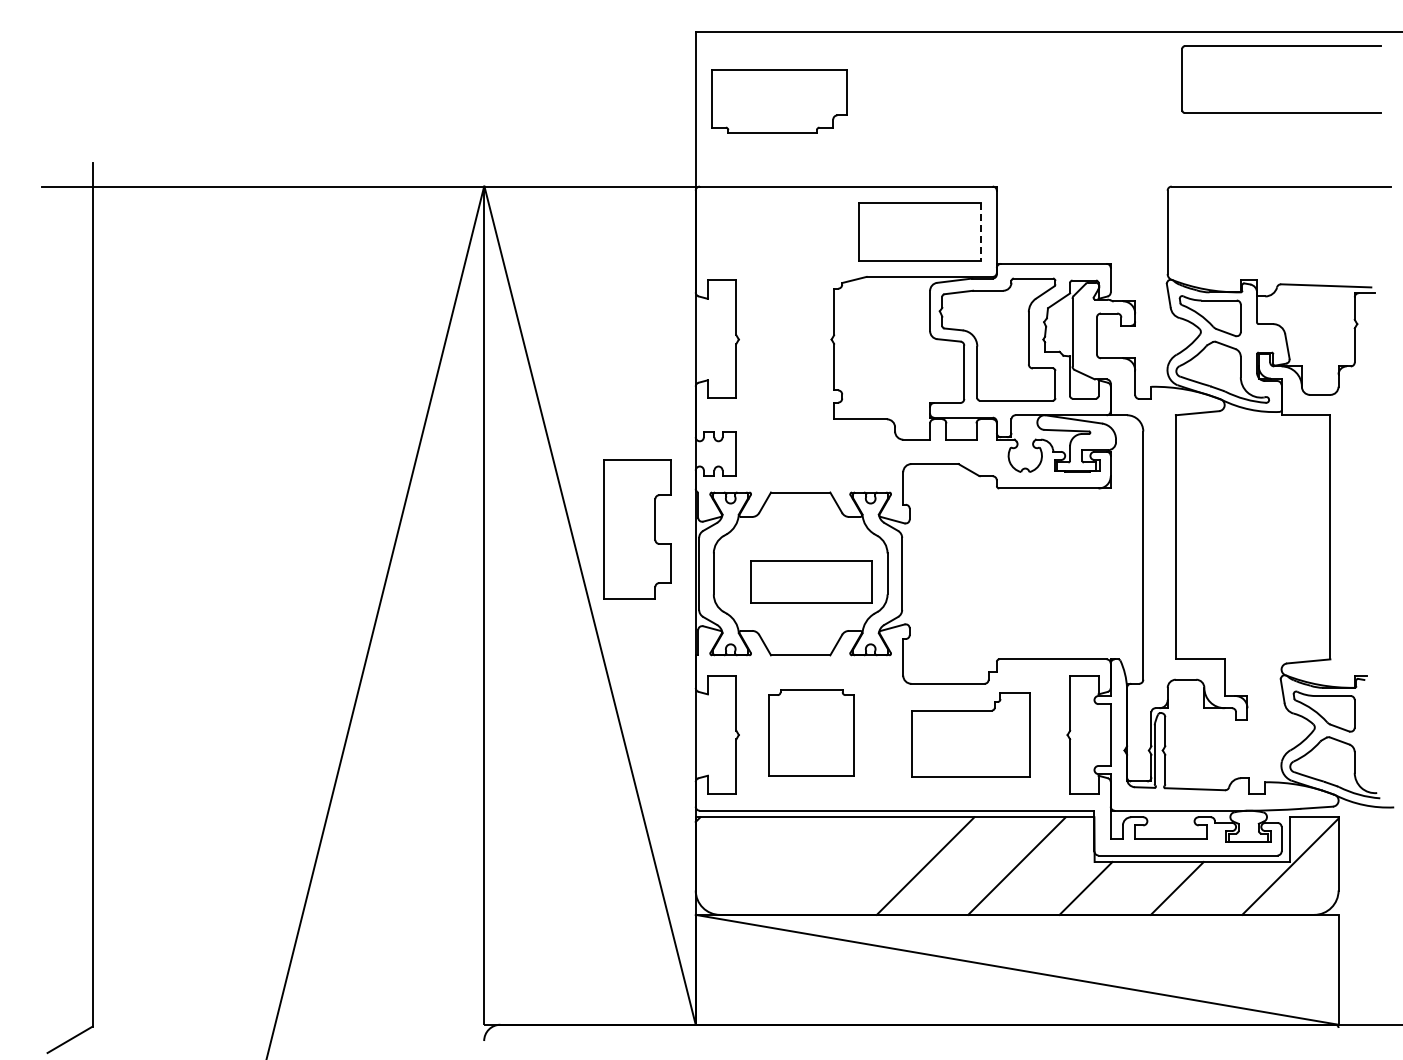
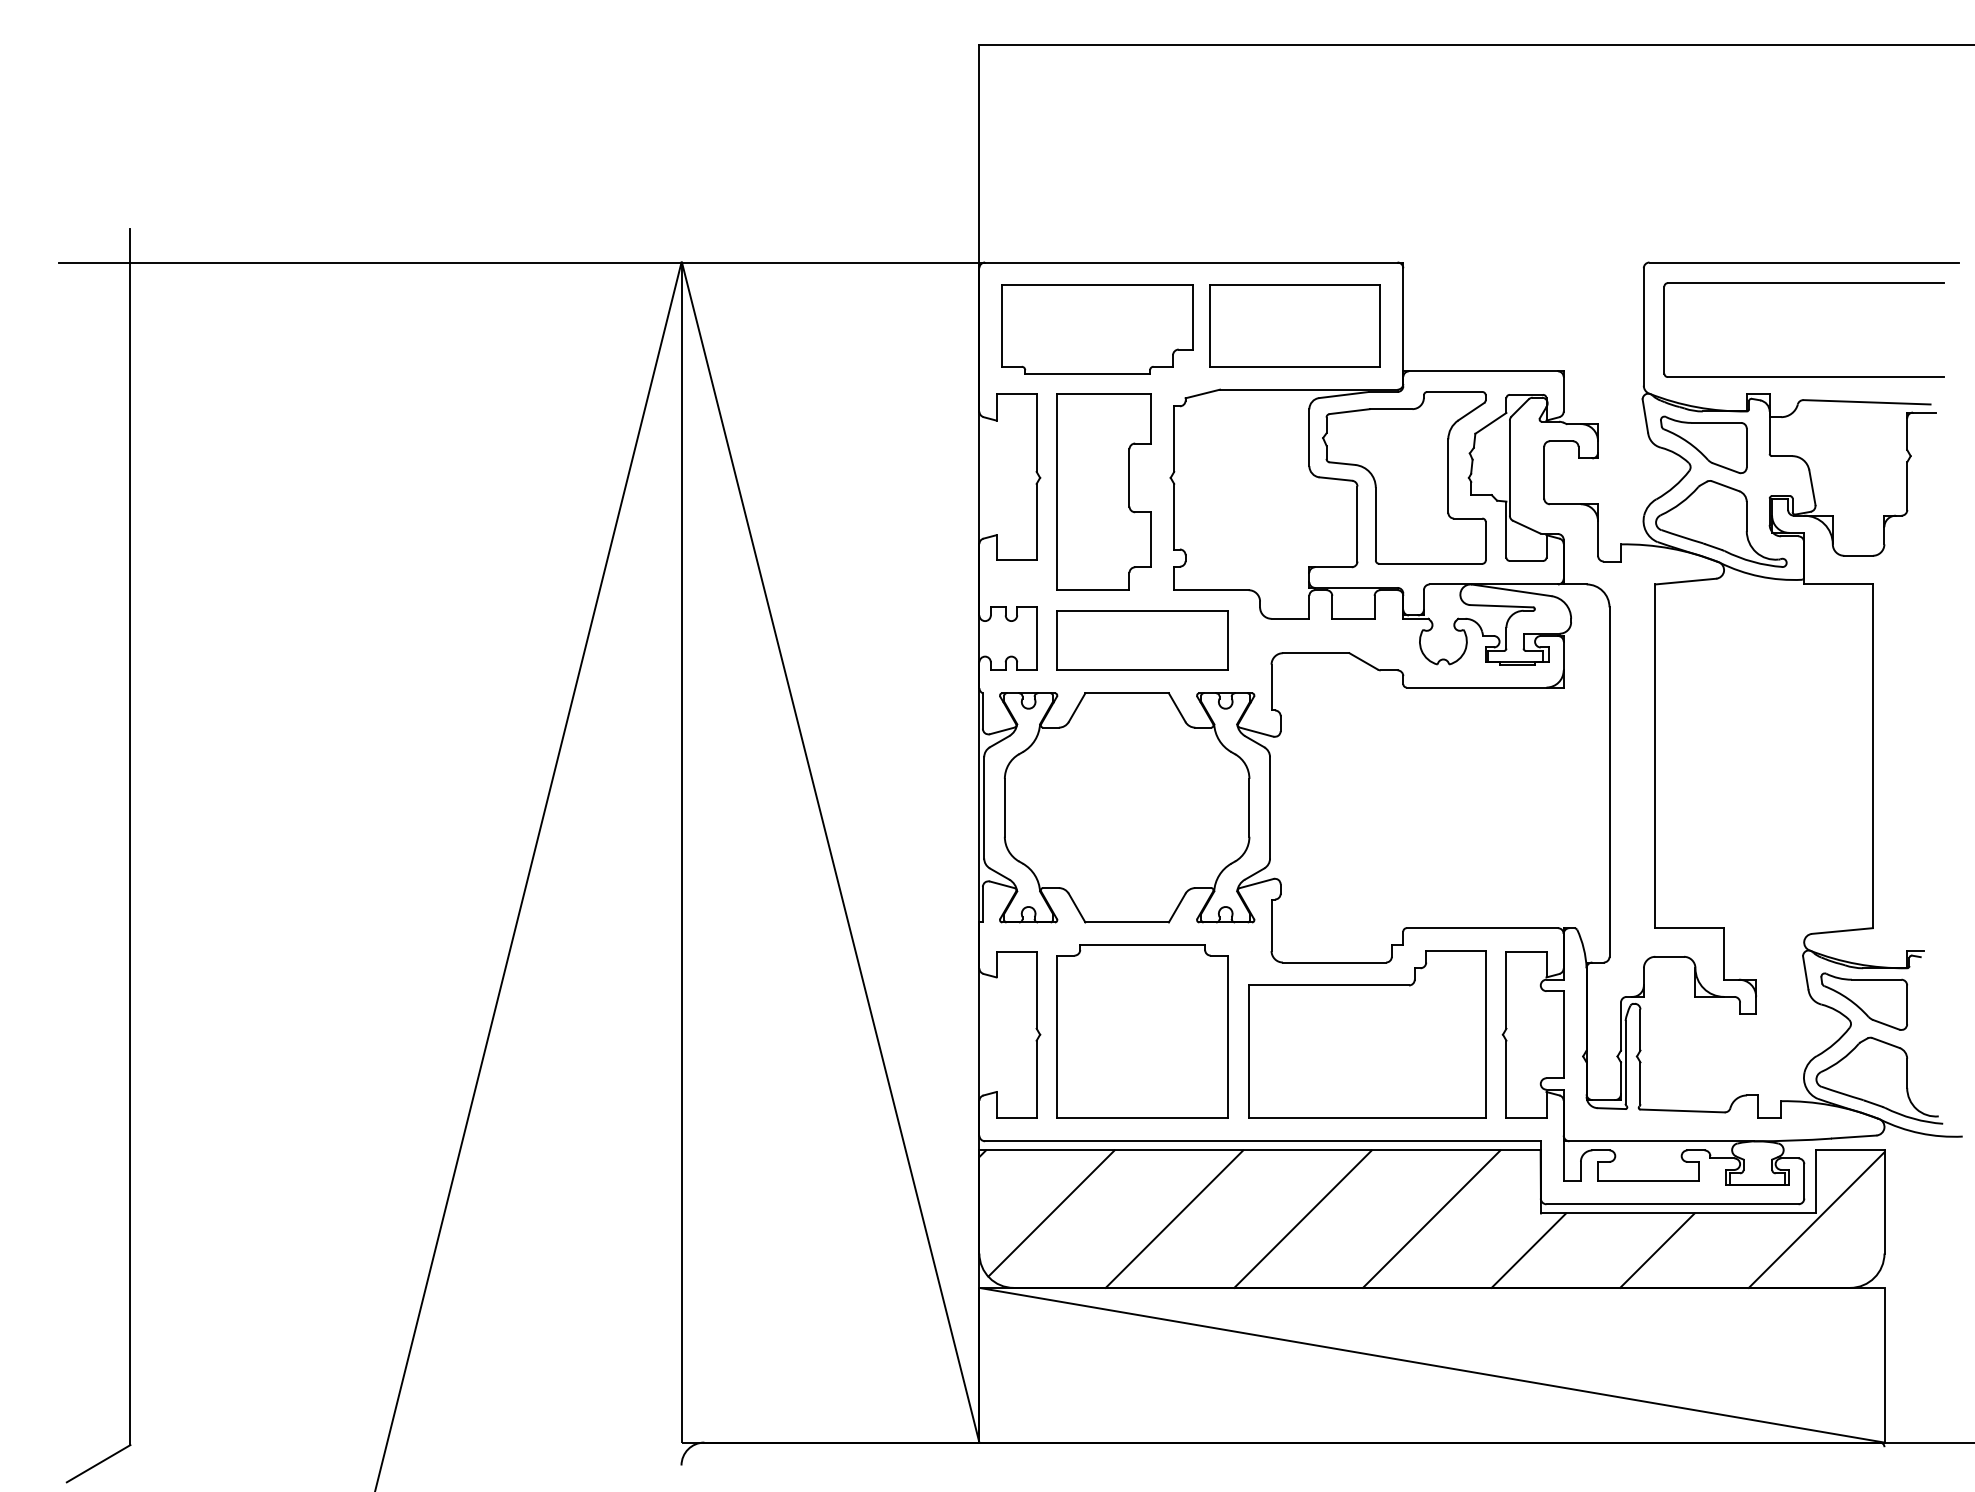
part: (1281, 46) -> (1804, 283), moved
part: (779, 101) -> (1097, 329), moved
line: (980, 231) -> (1380, 325), dashed -> solid
part: (637, 529) -> (1104, 491), moved
part: (811, 581) -> (1142, 639), moved
part: (811, 732) -> (1142, 1031), size x1.43
part: (970, 734) -> (1366, 1033), size x1.43
line: (746, 861) -> (1050, 1212), added
line: (834, 865) -> (1174, 1218), added

